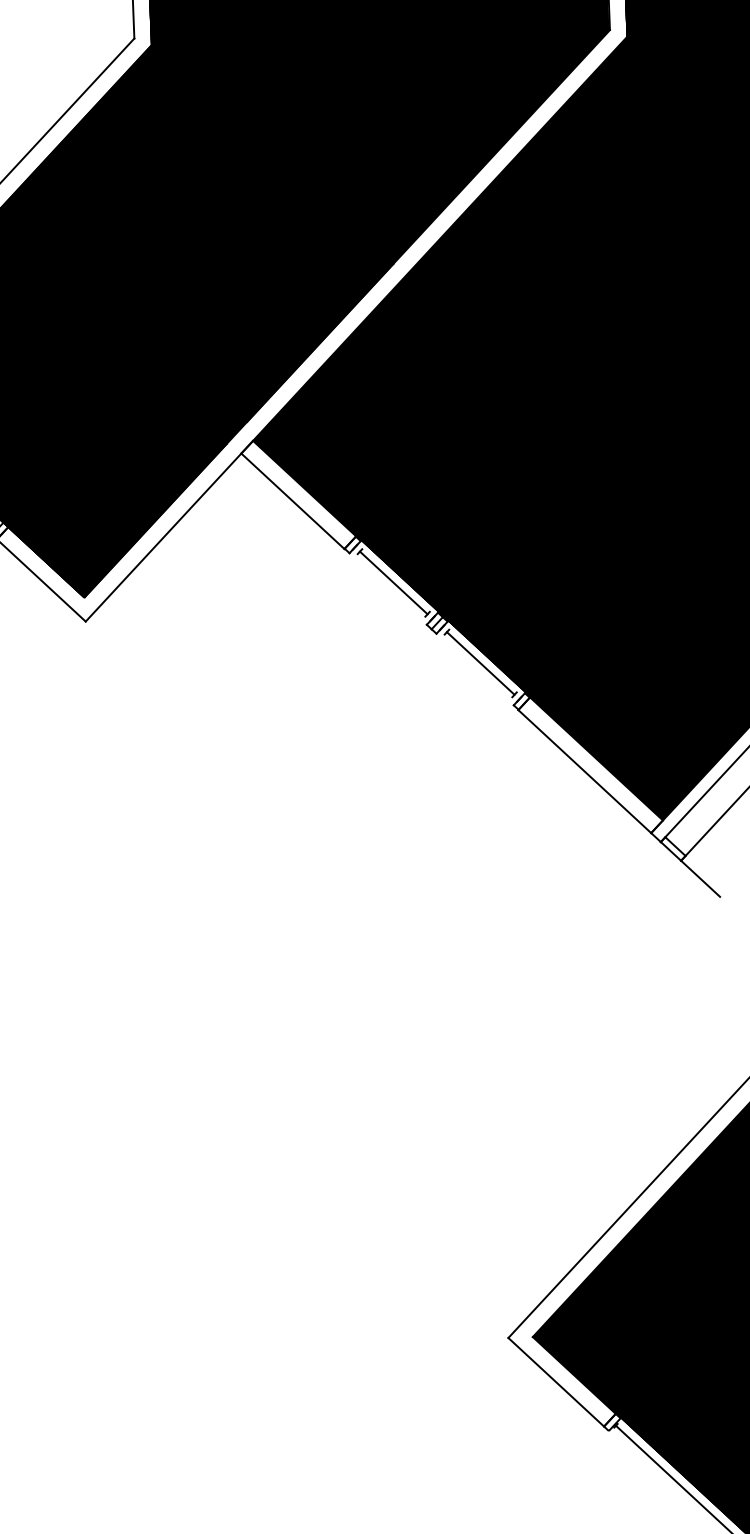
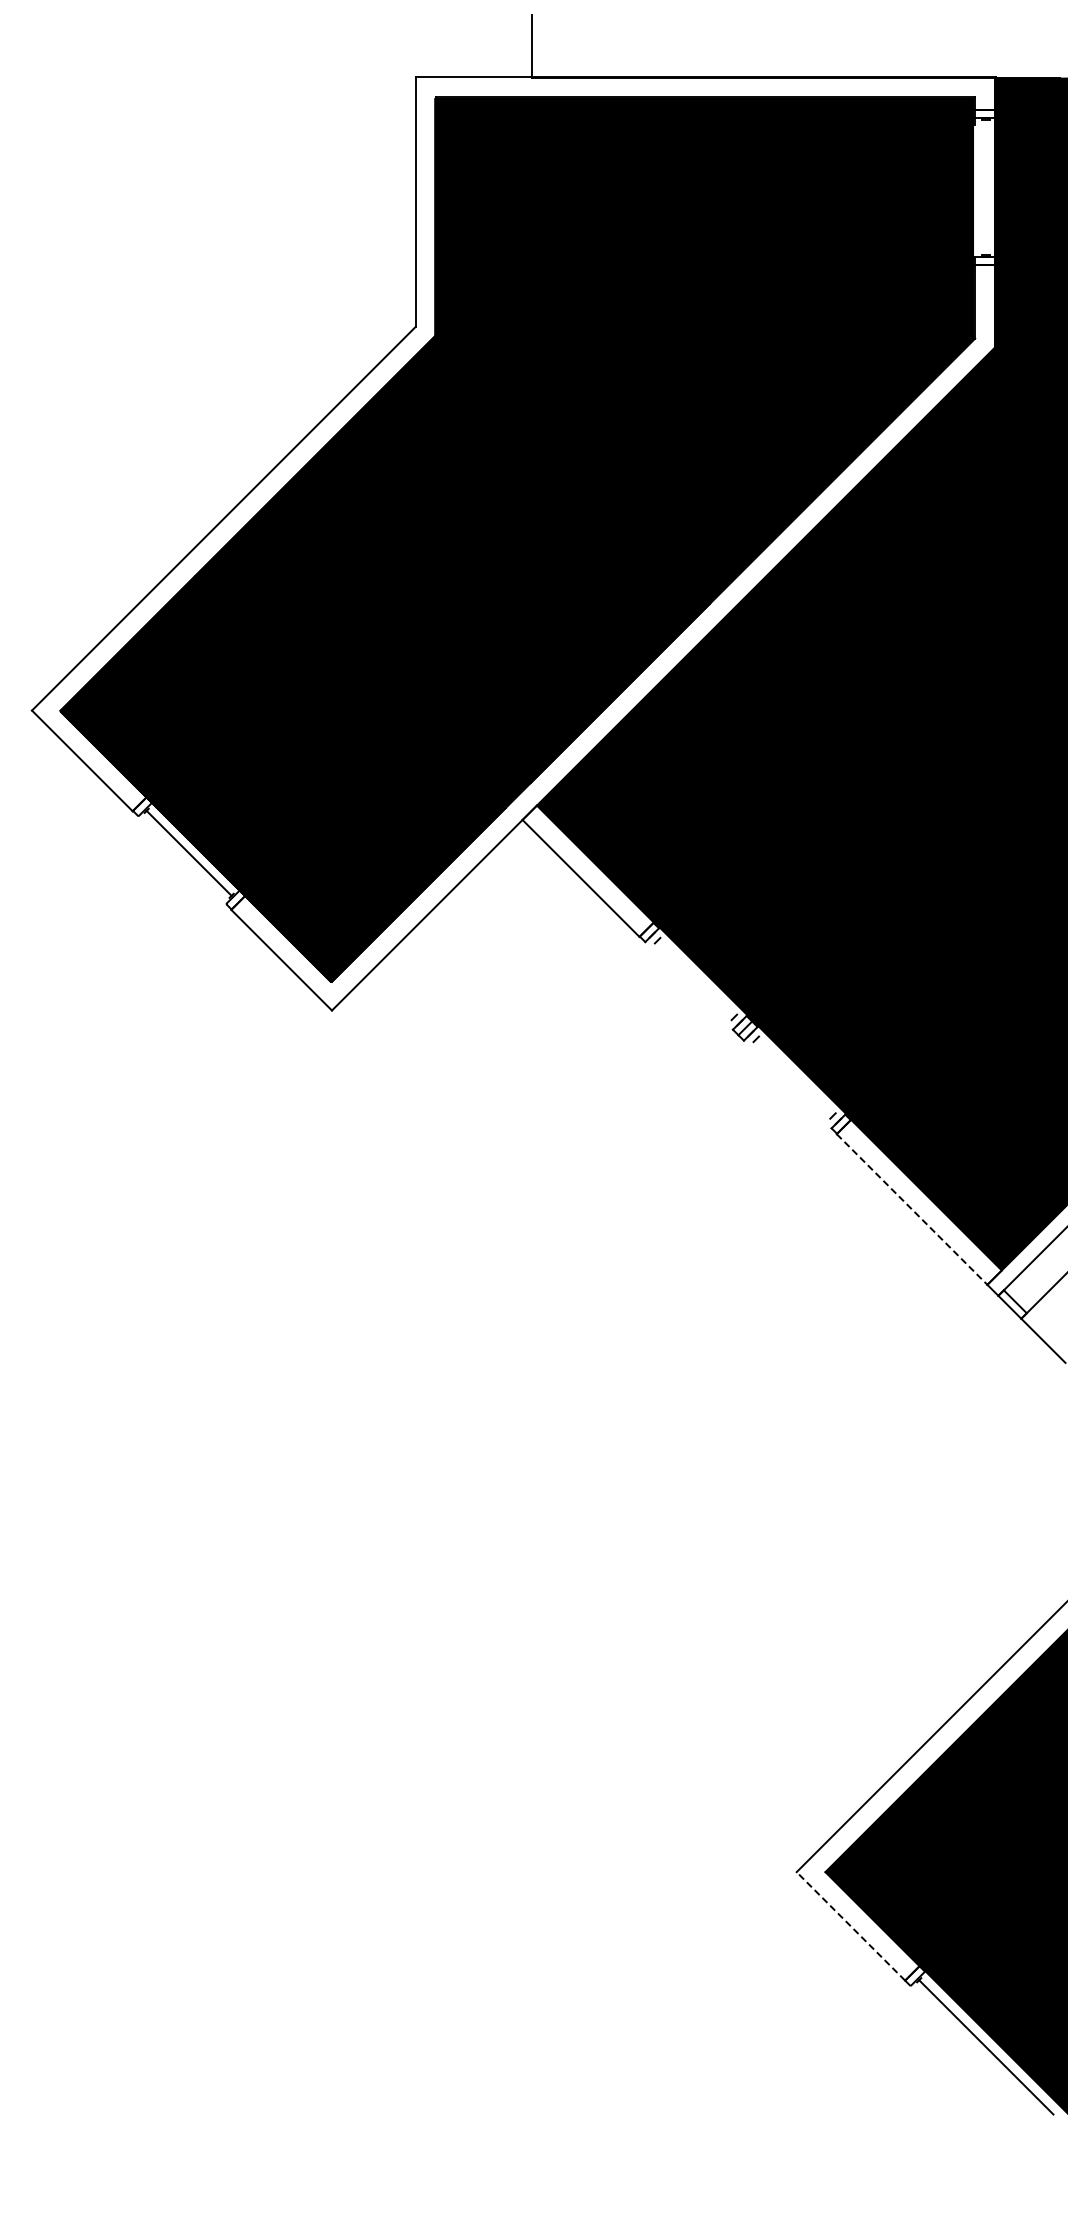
line: (393, 582) -> (695, 978), removed
line: (480, 663) -> (794, 1077), removed
line: (585, 771) -> (912, 1209), solid -> dashed
line: (555, 1382) -> (850, 1926), solid -> dashed

